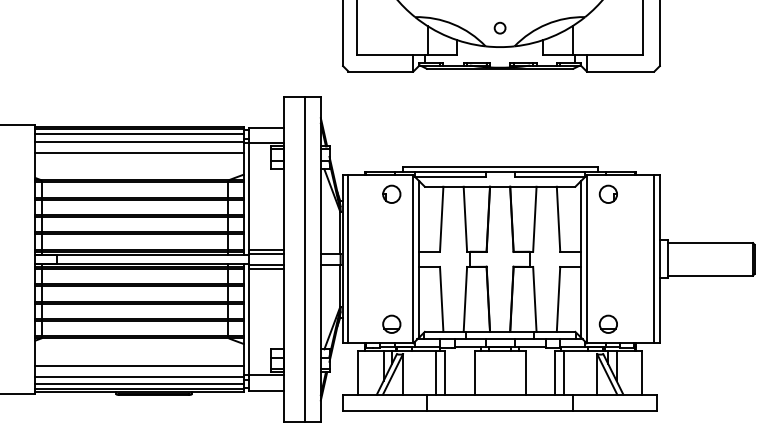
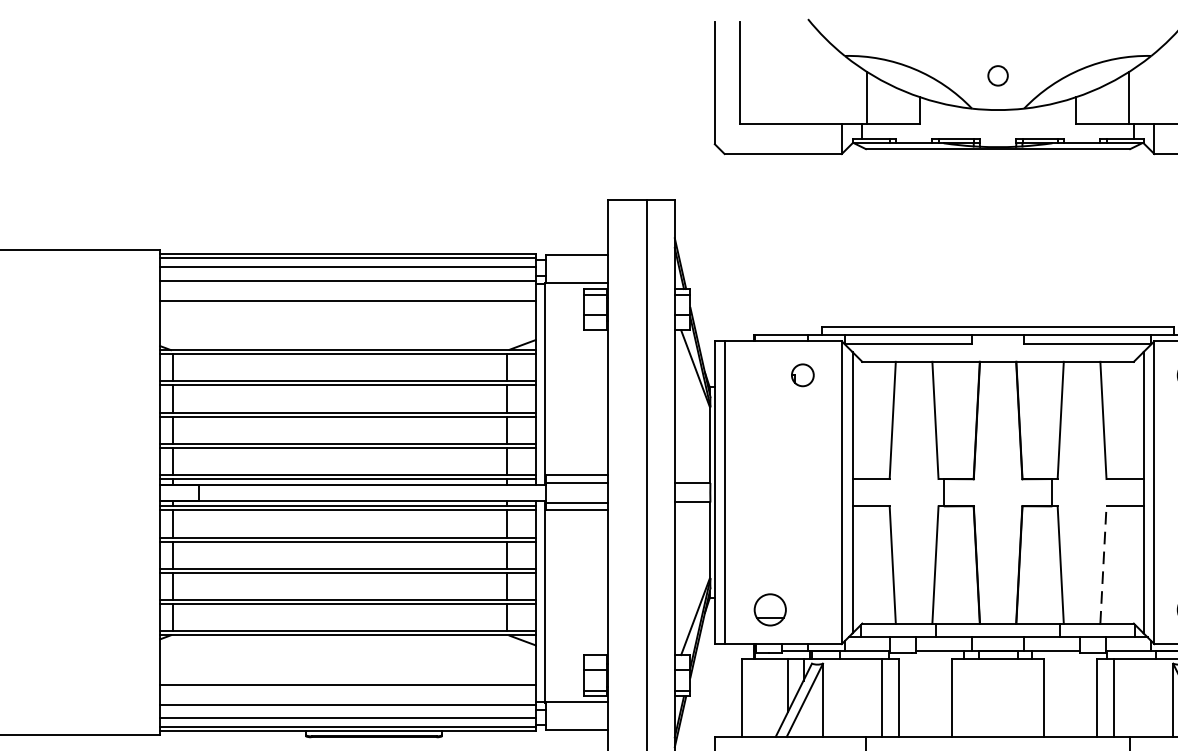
part: (391, 193) -> (802, 373), size x0.7
line: (558, 299) -> (1103, 565), solid -> dashed
part: (391, 323) -> (769, 608), moved

